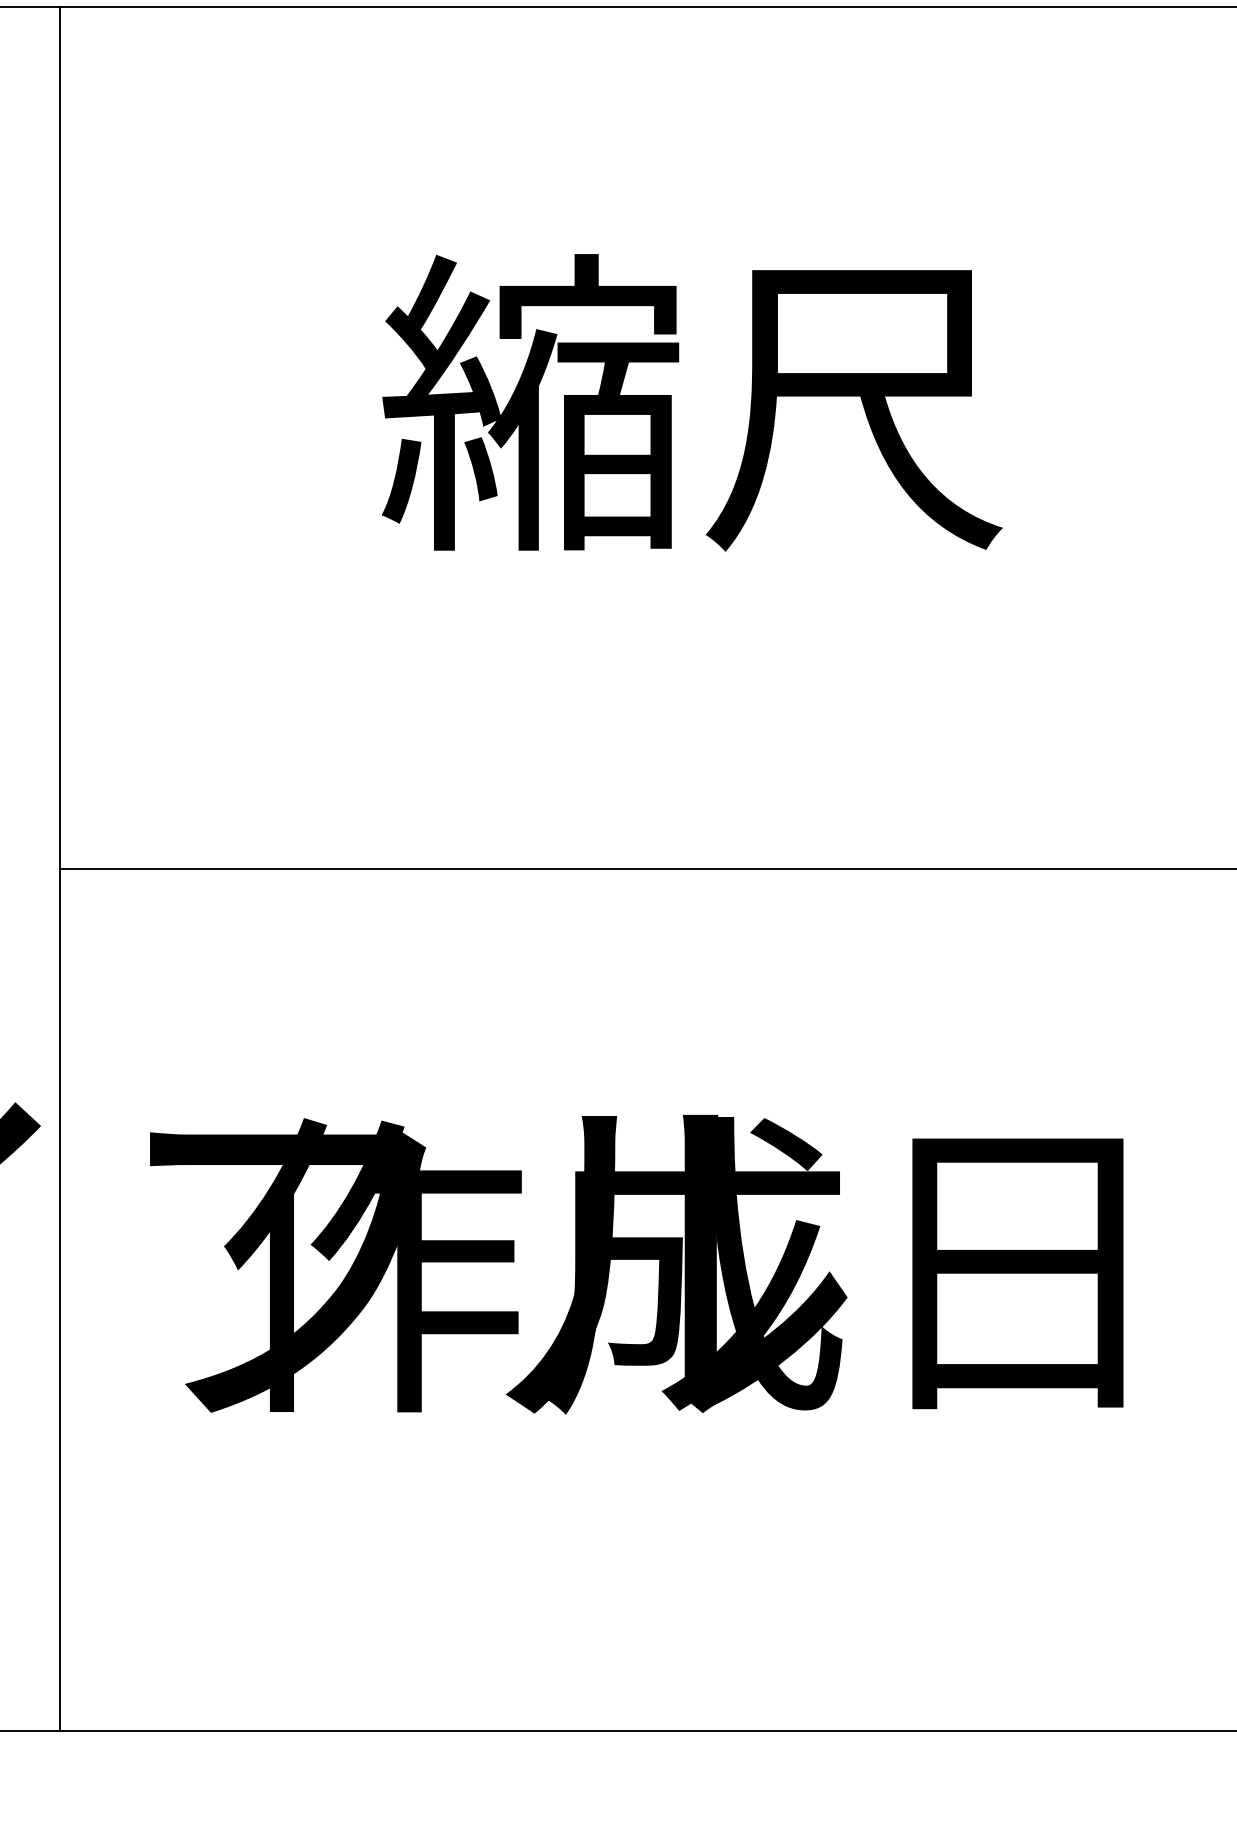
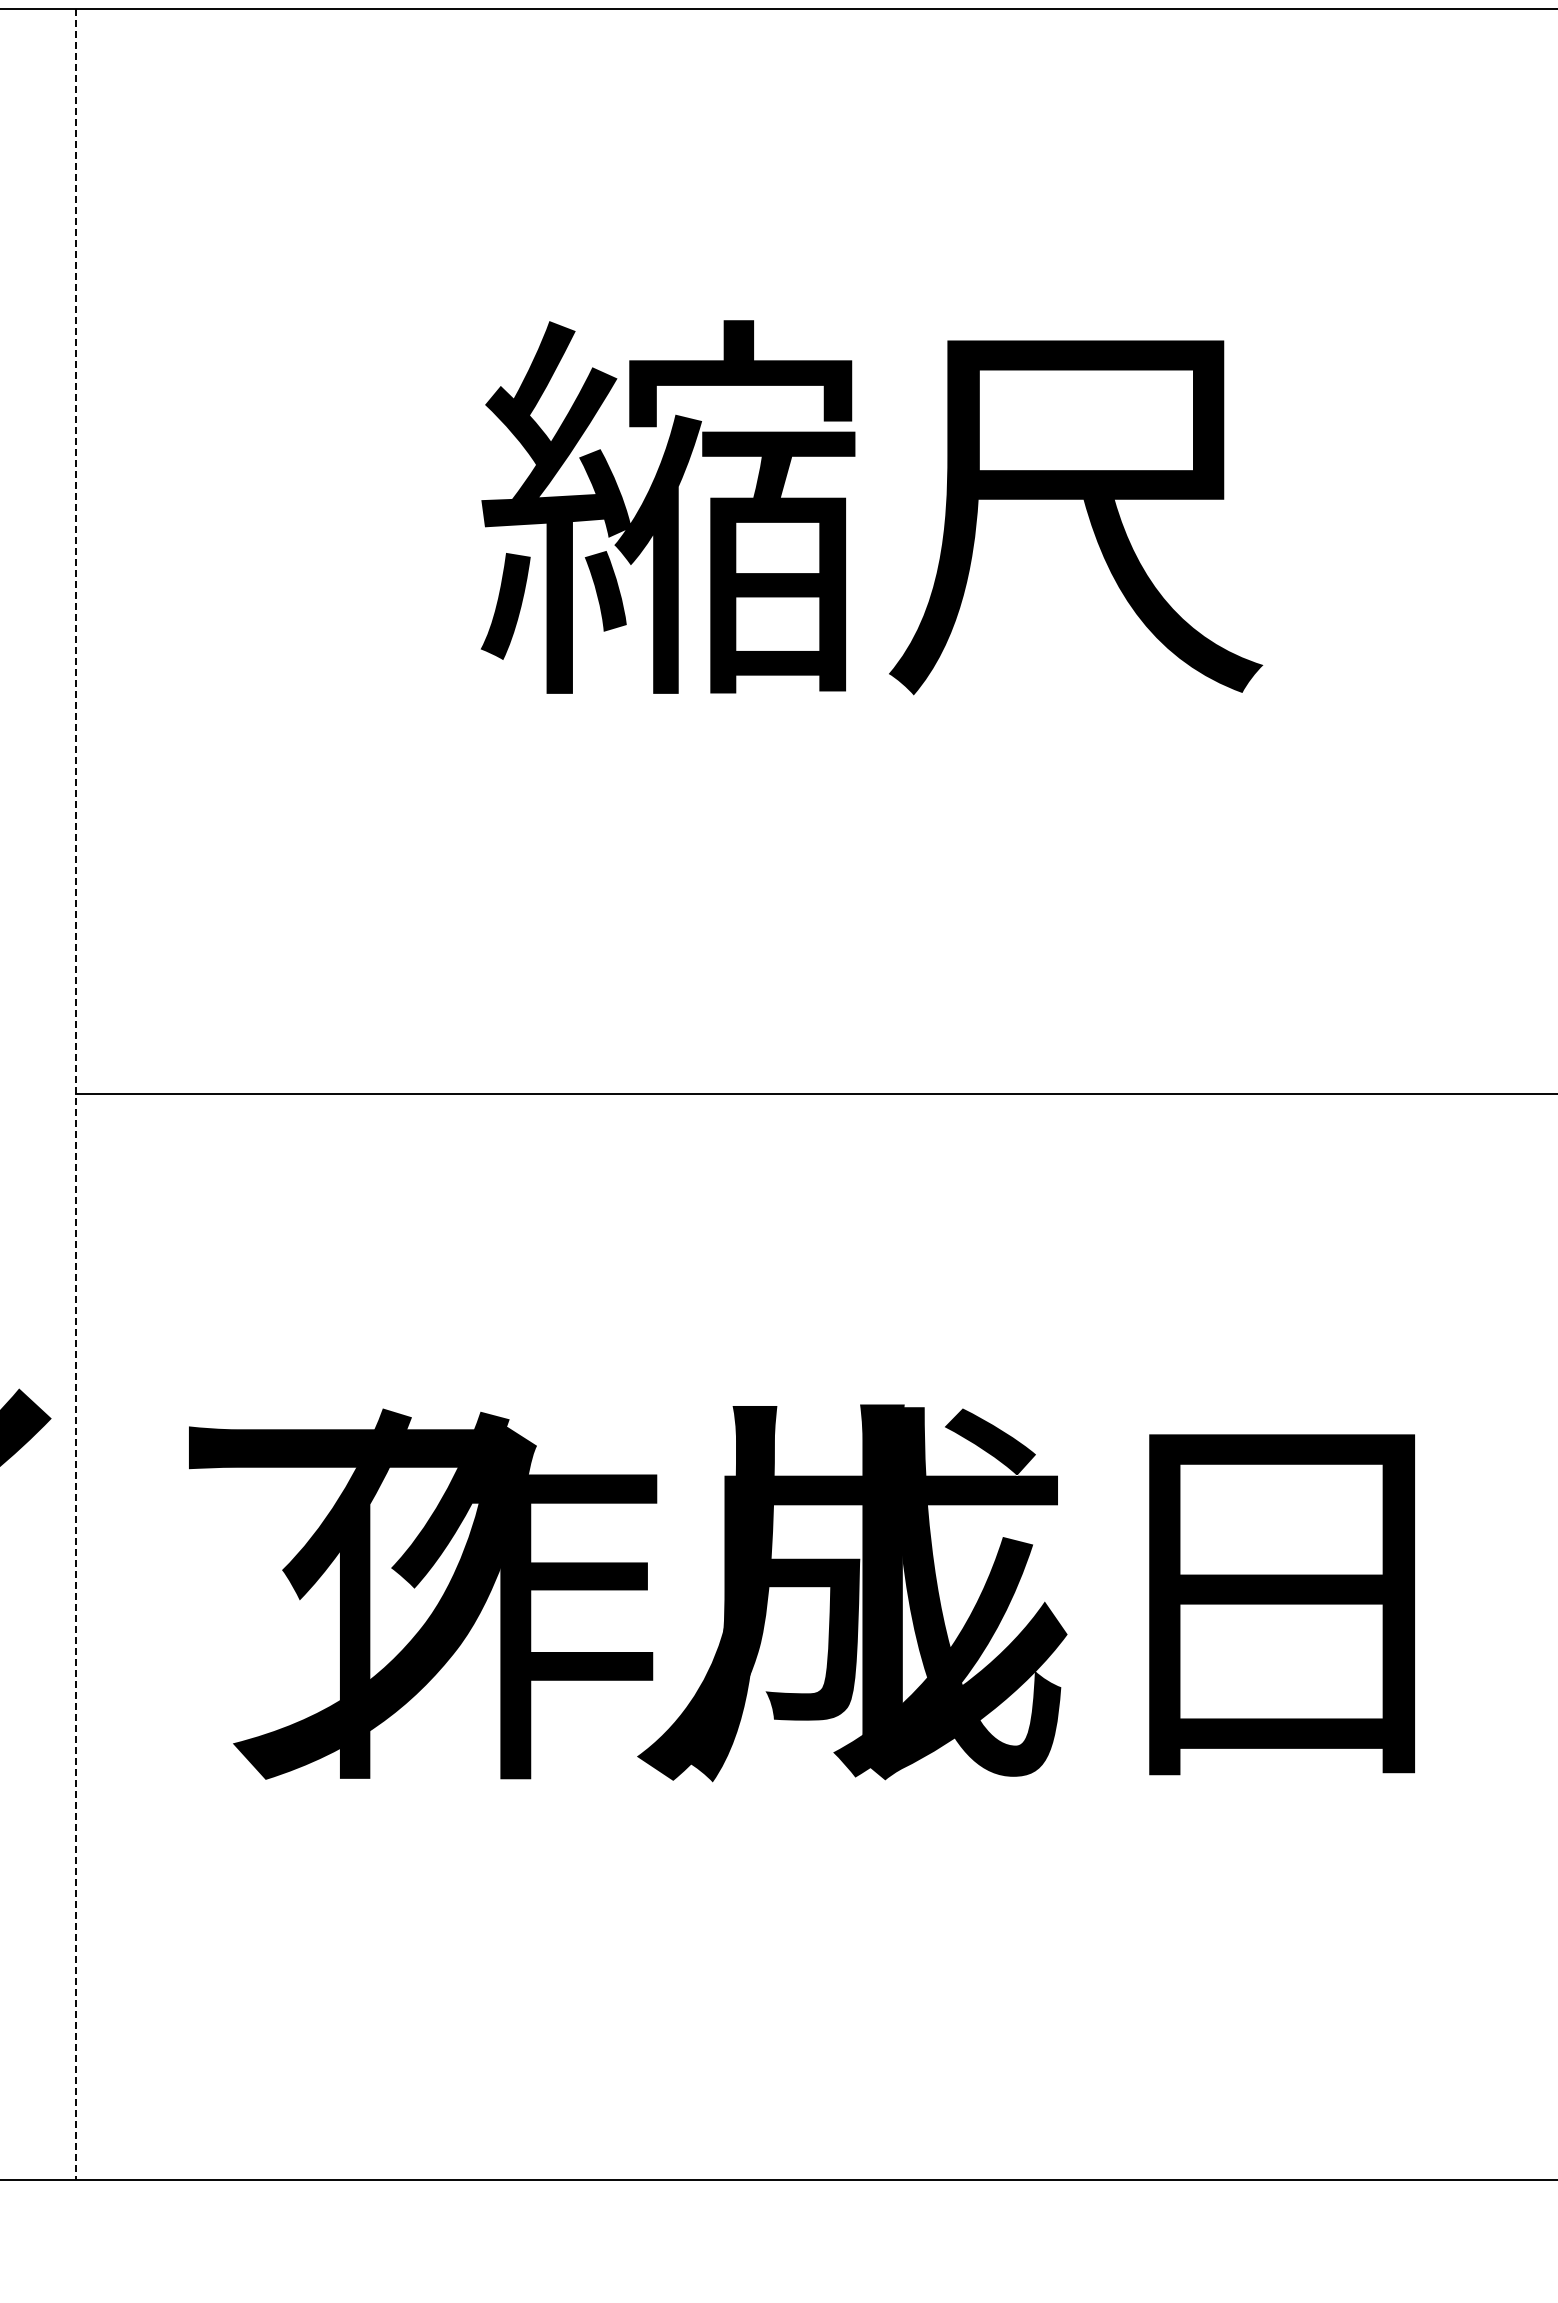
line: (59, 868) -> (75, 1094), solid -> dashed

